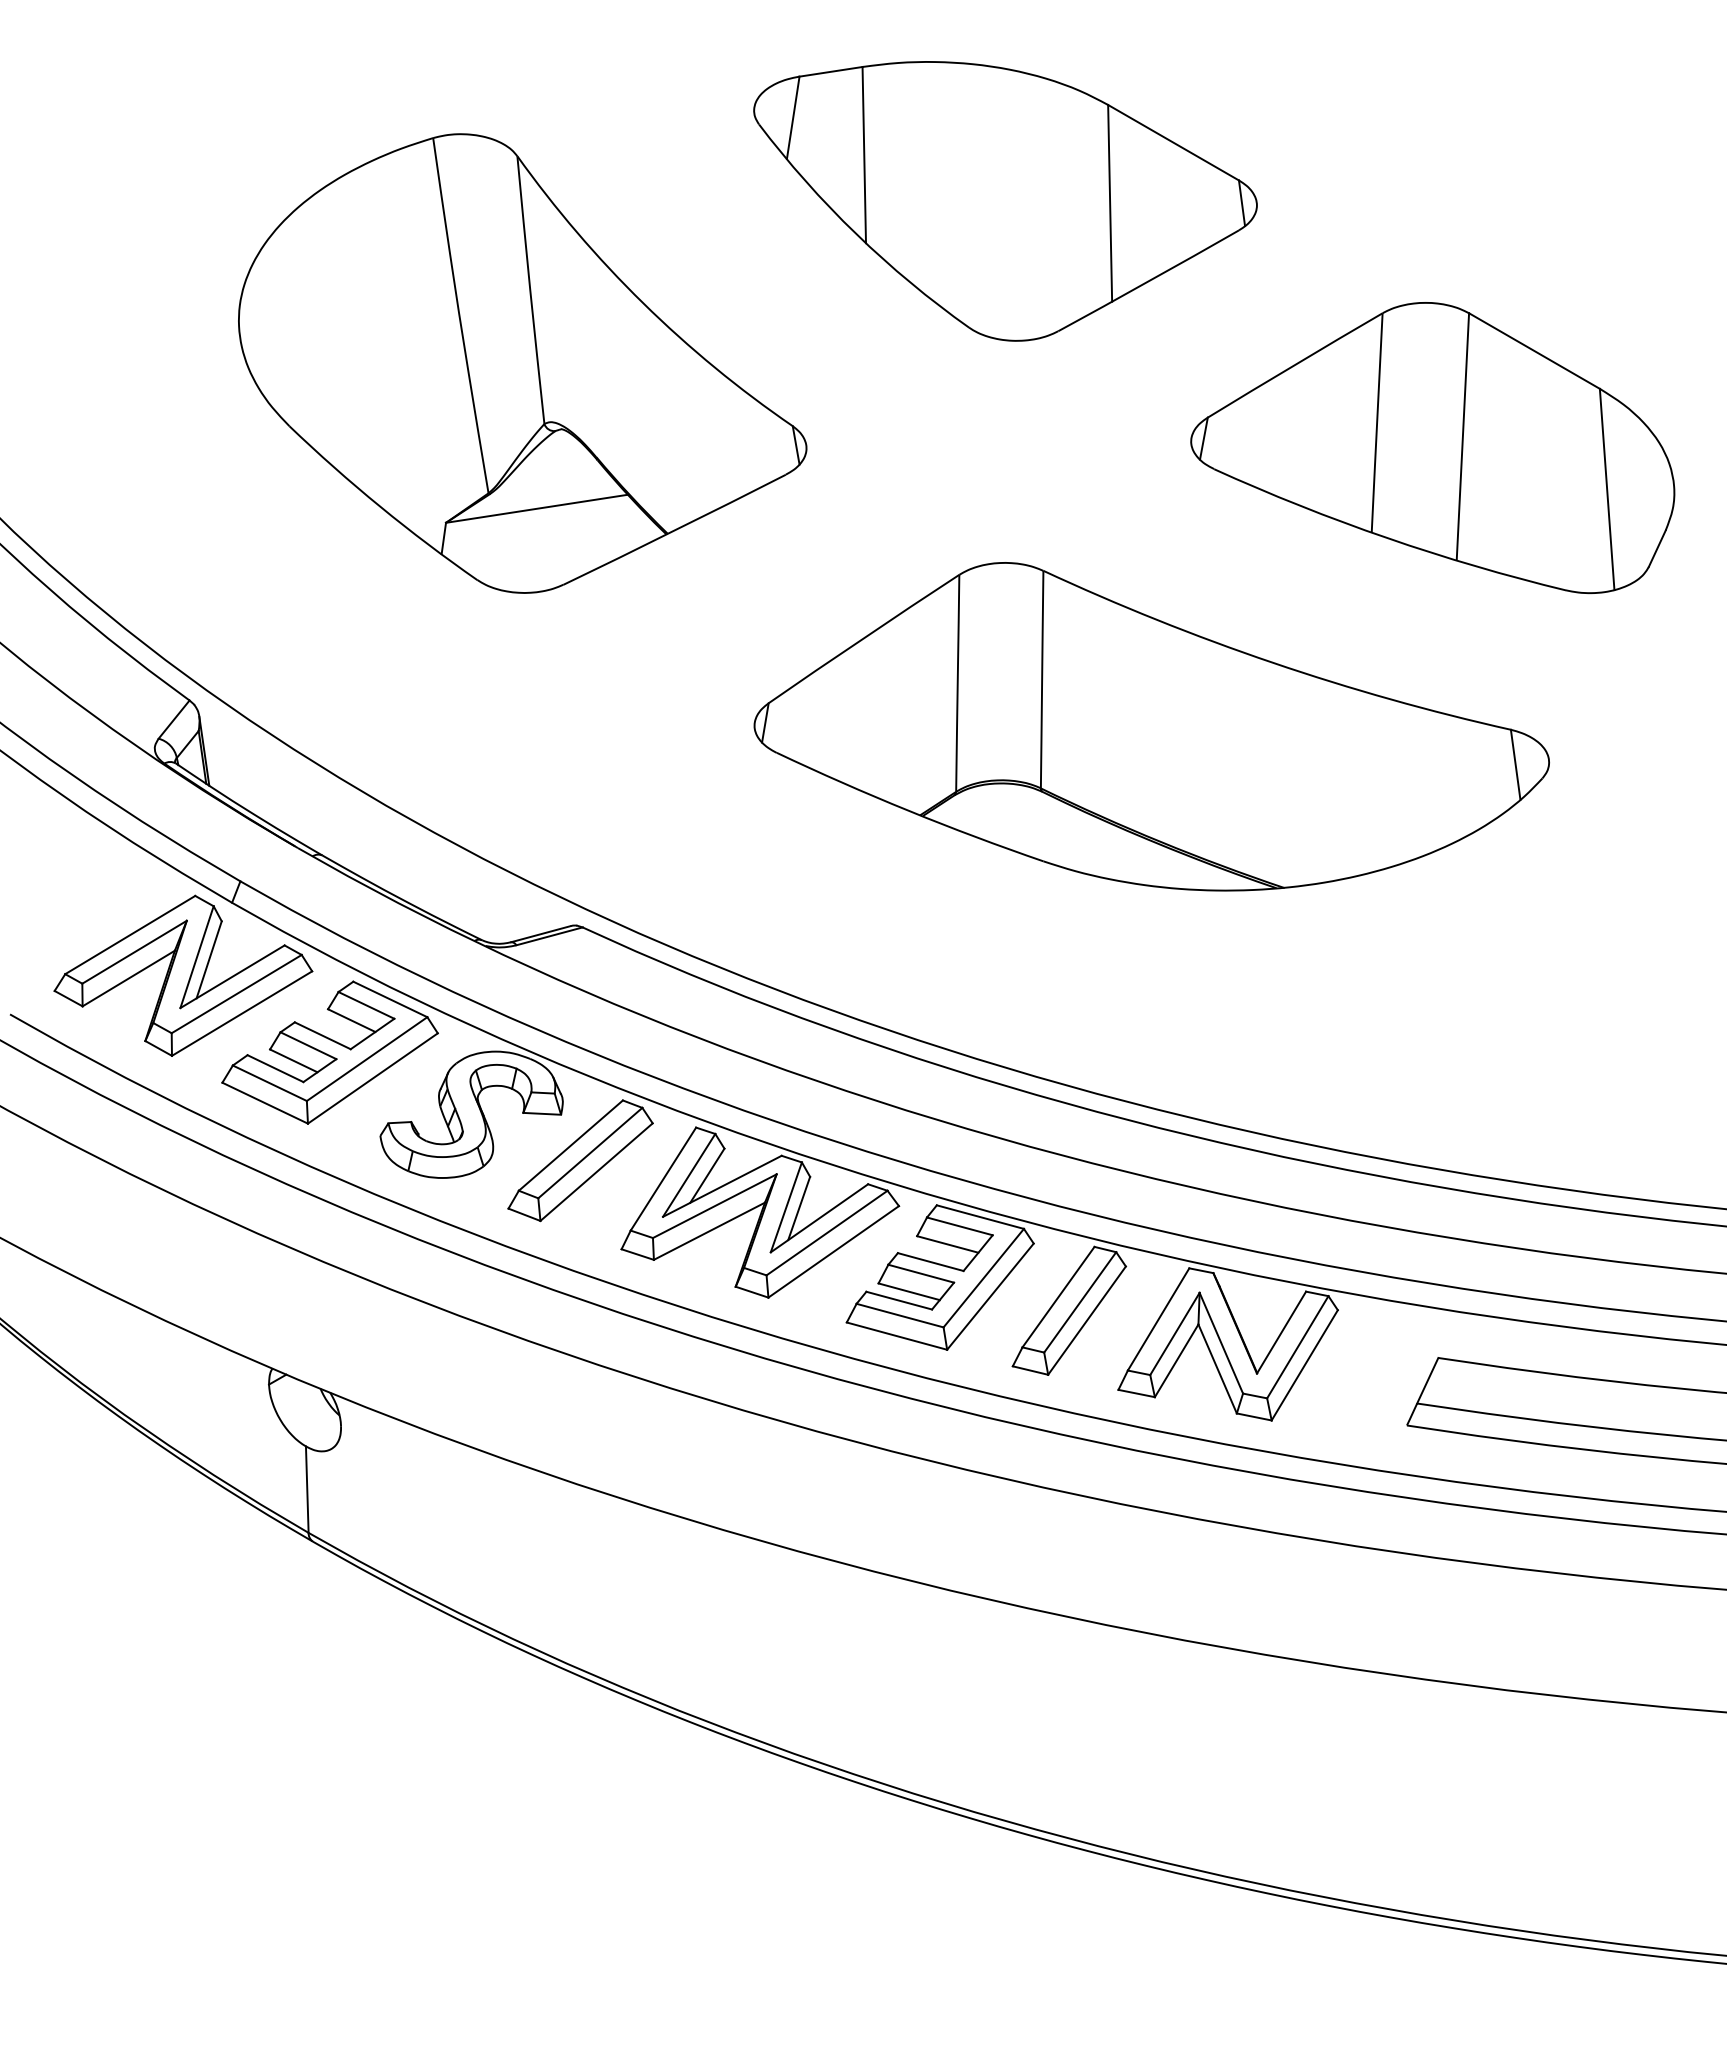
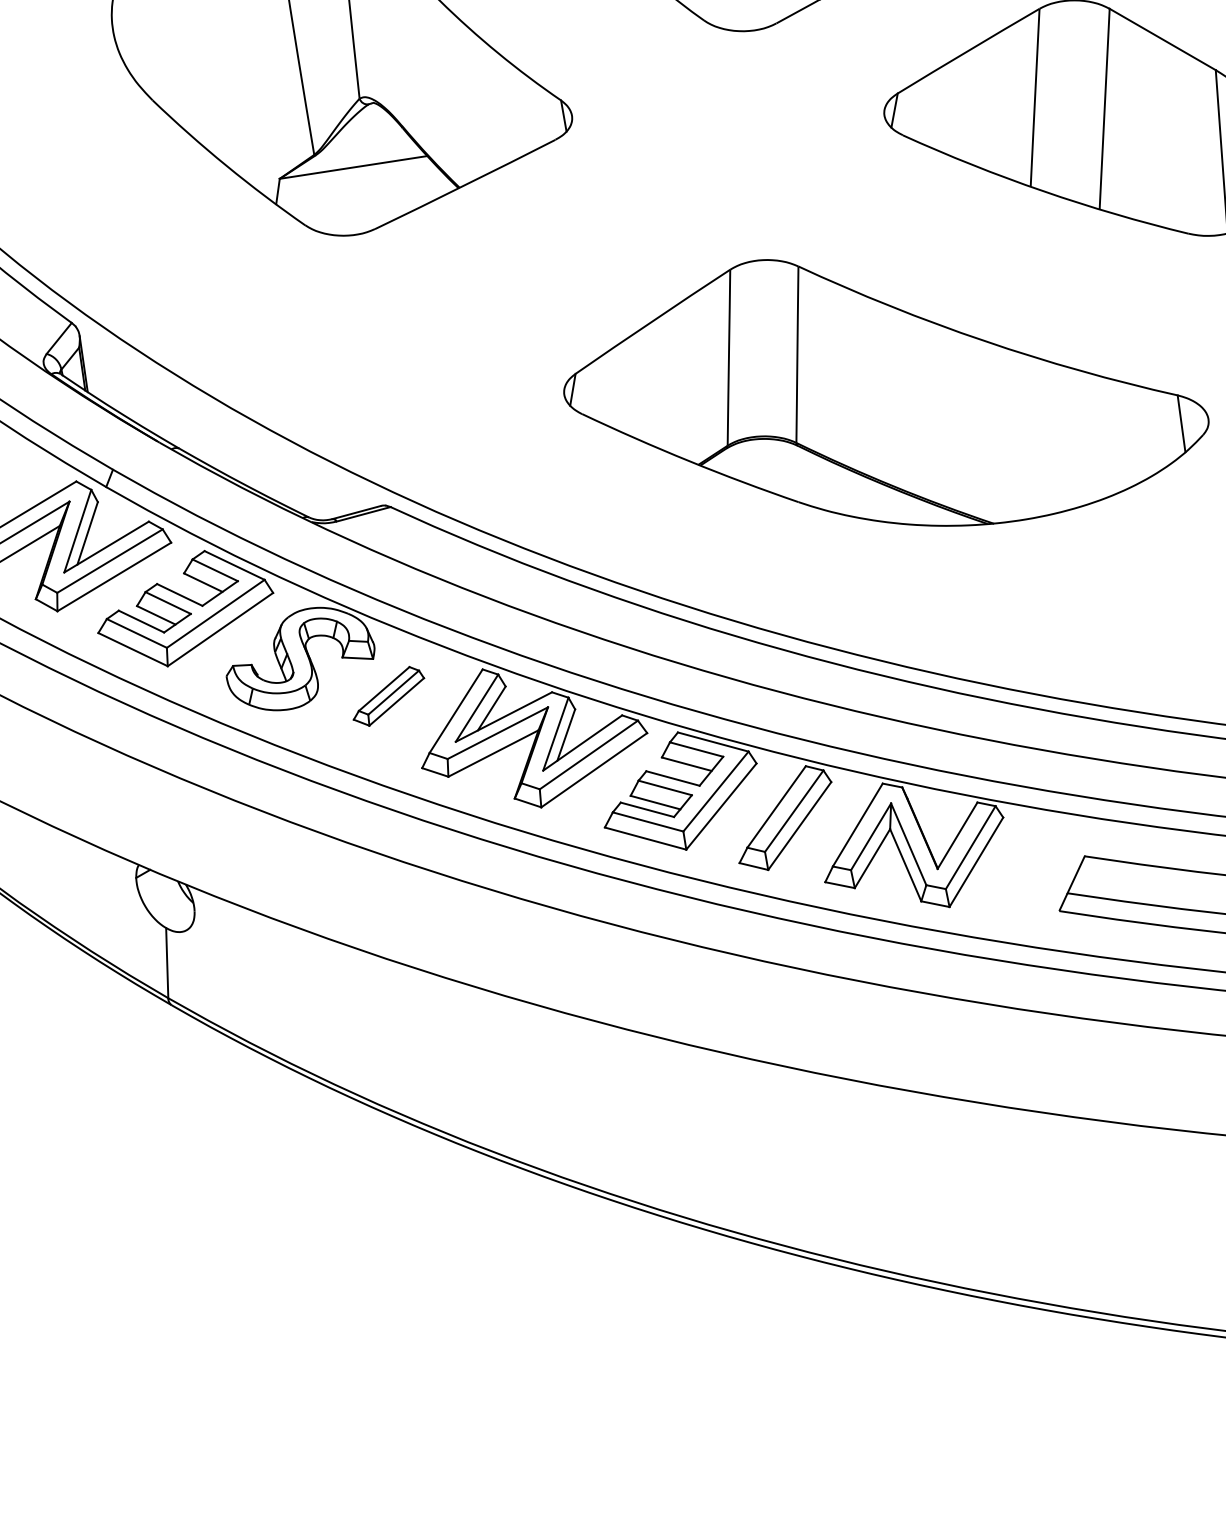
part: (1151, 726) -> (886, 392), moved
part: (580, 1160) -> (388, 696), size x0.6

